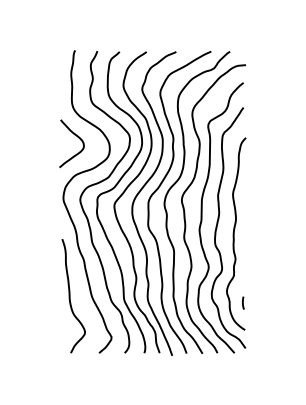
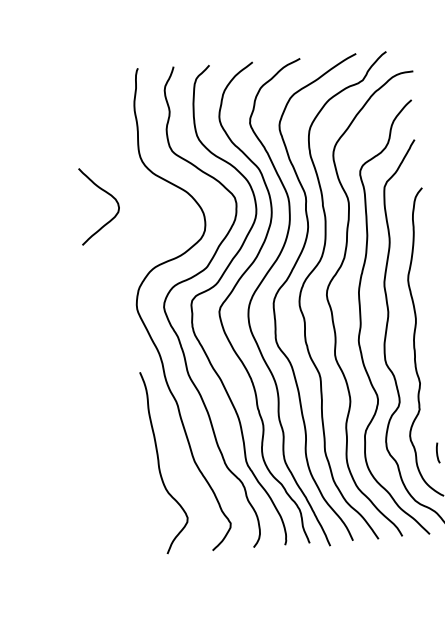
curve: (77, 137) -> (107, 194), moved

